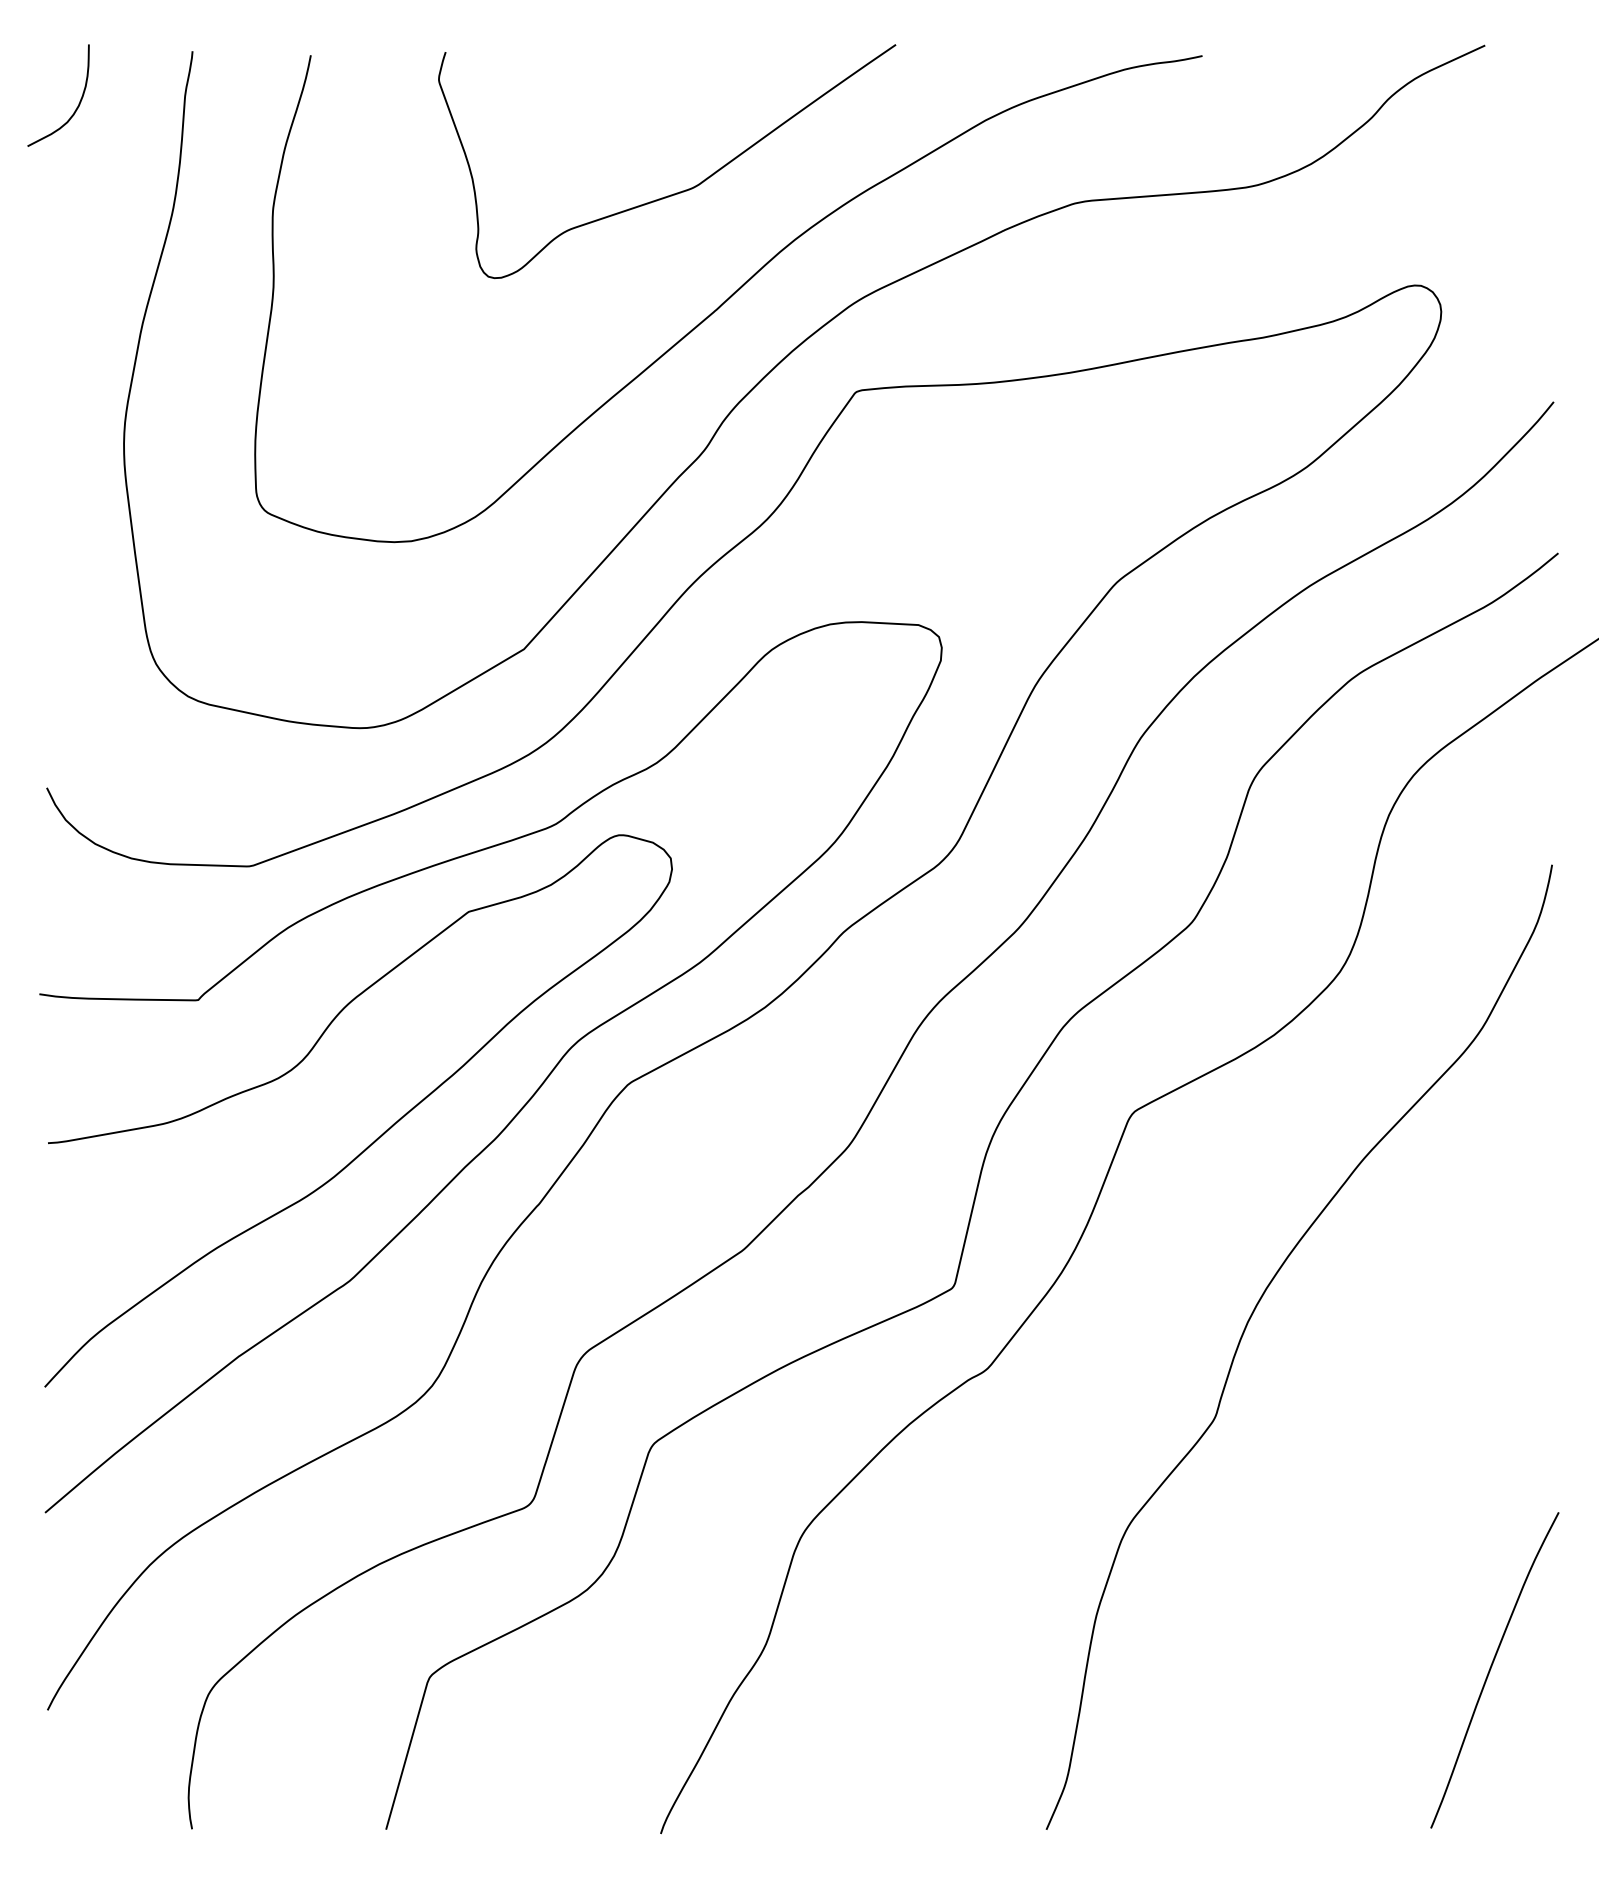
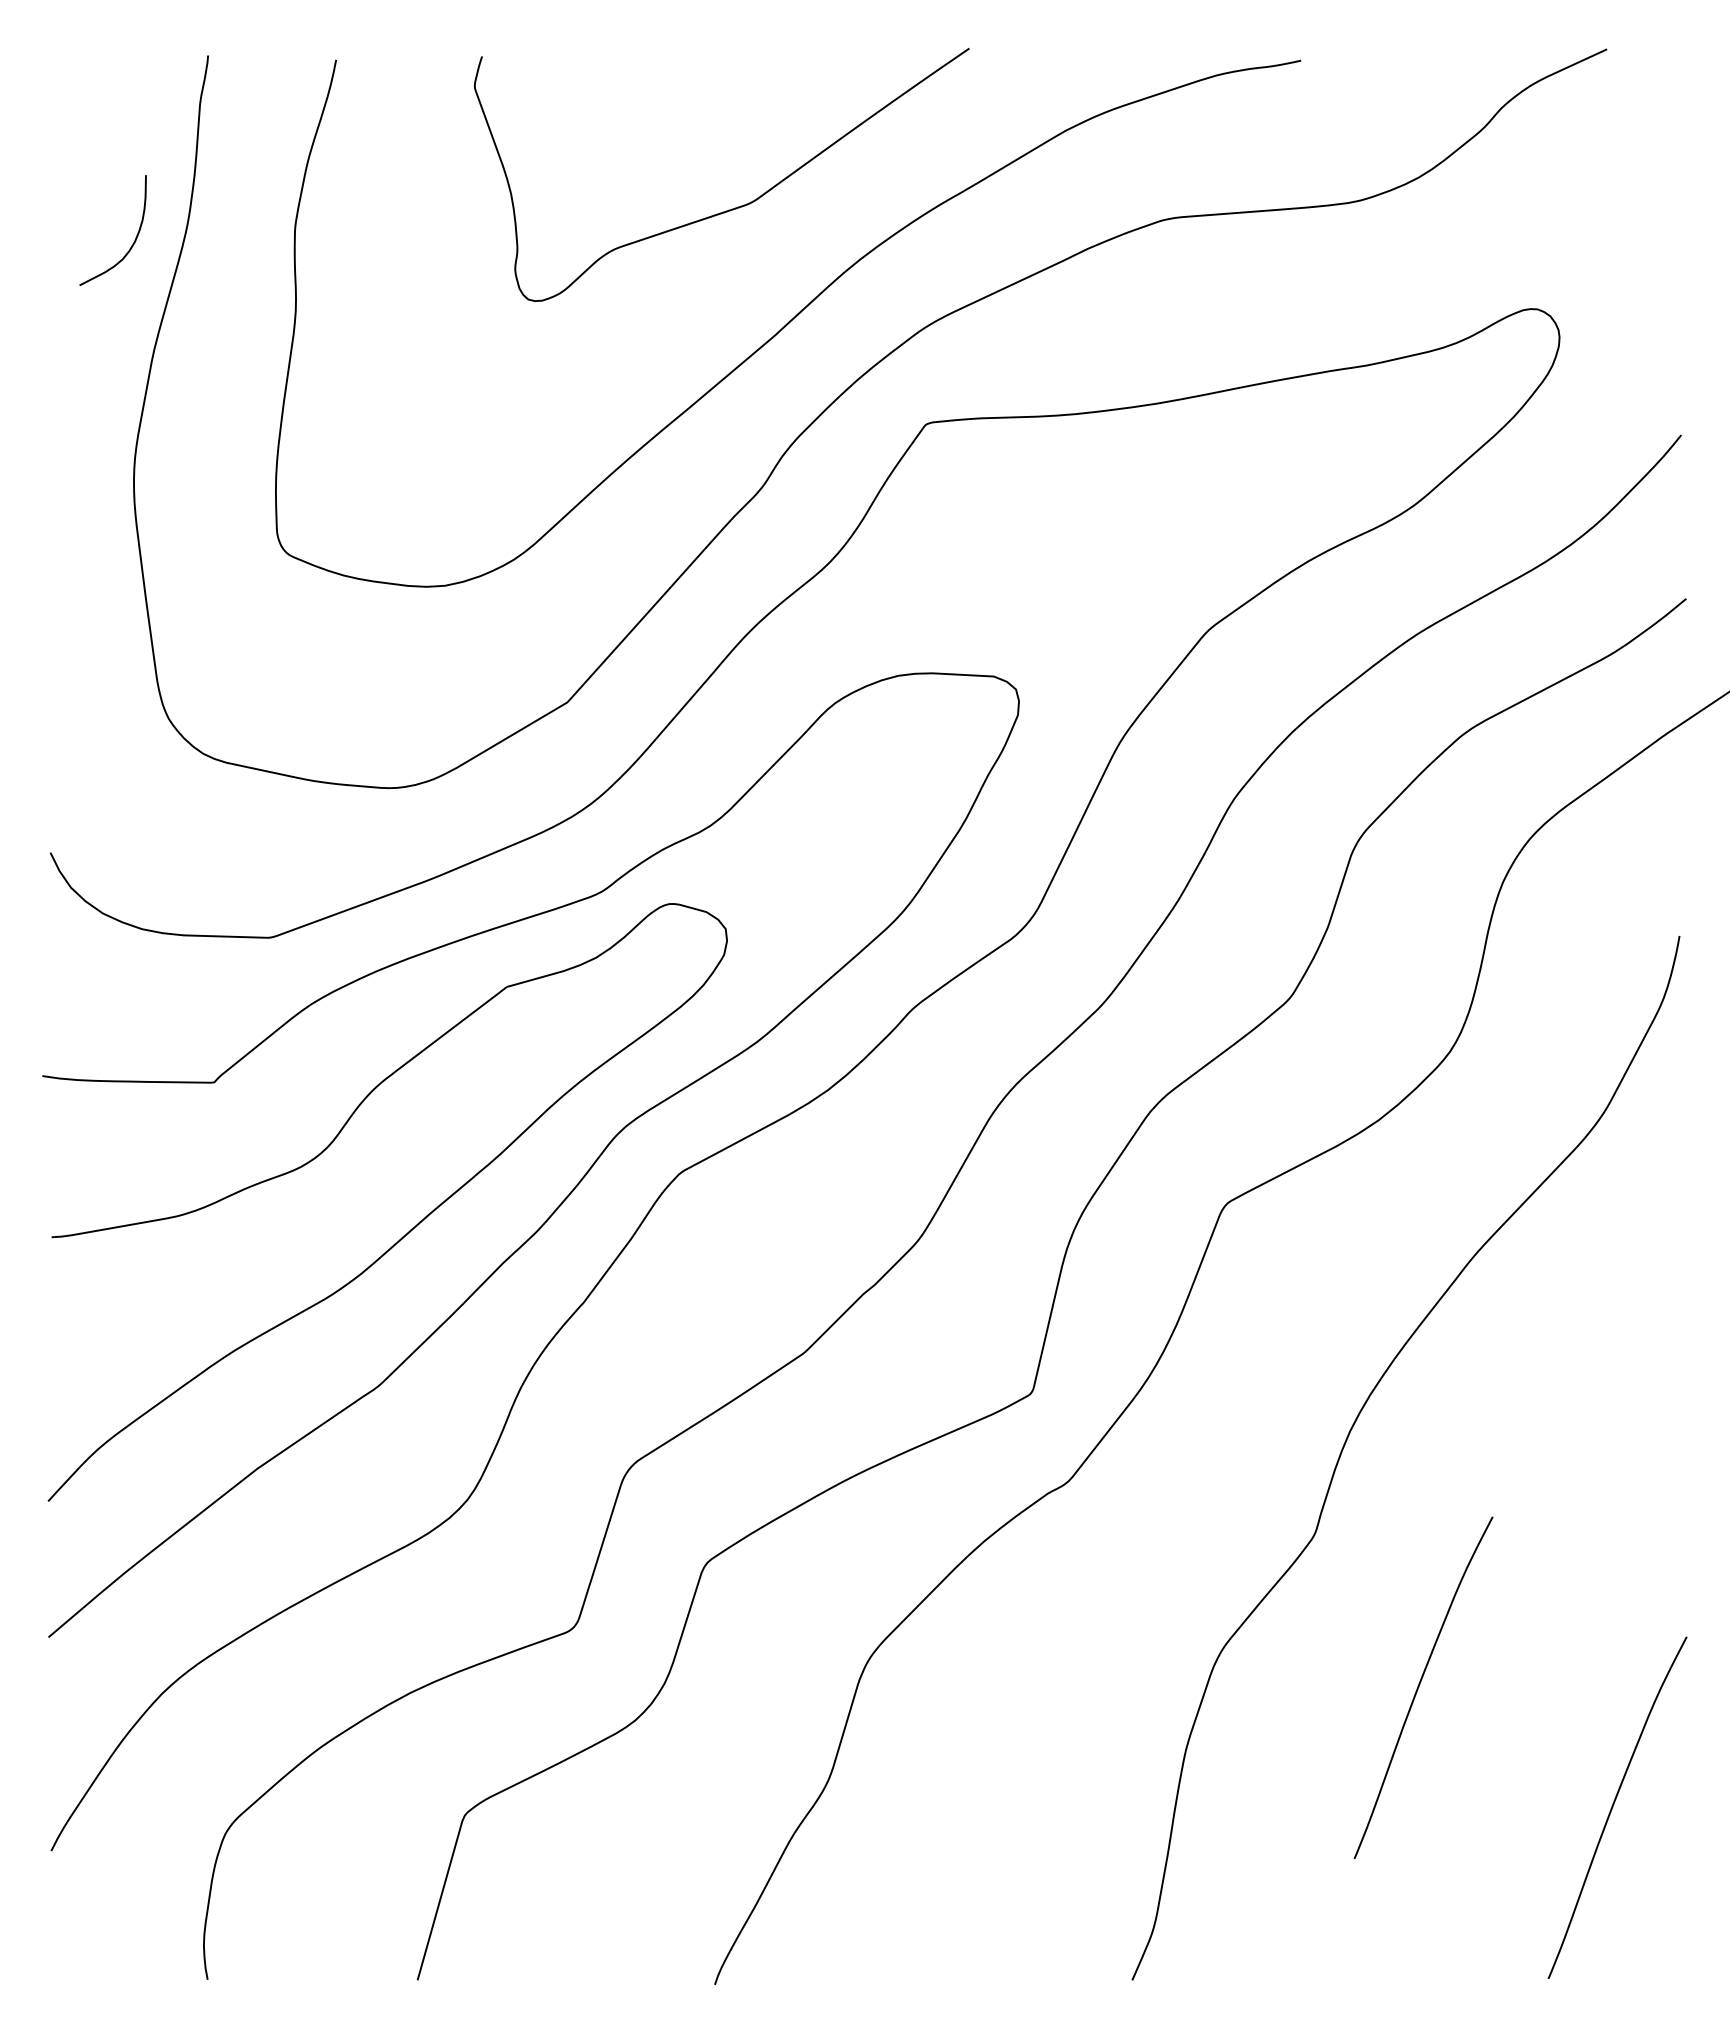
curve: (76, 107) -> (132, 243), moved
curve: (1311, 1559) -> (1419, 1687), added

